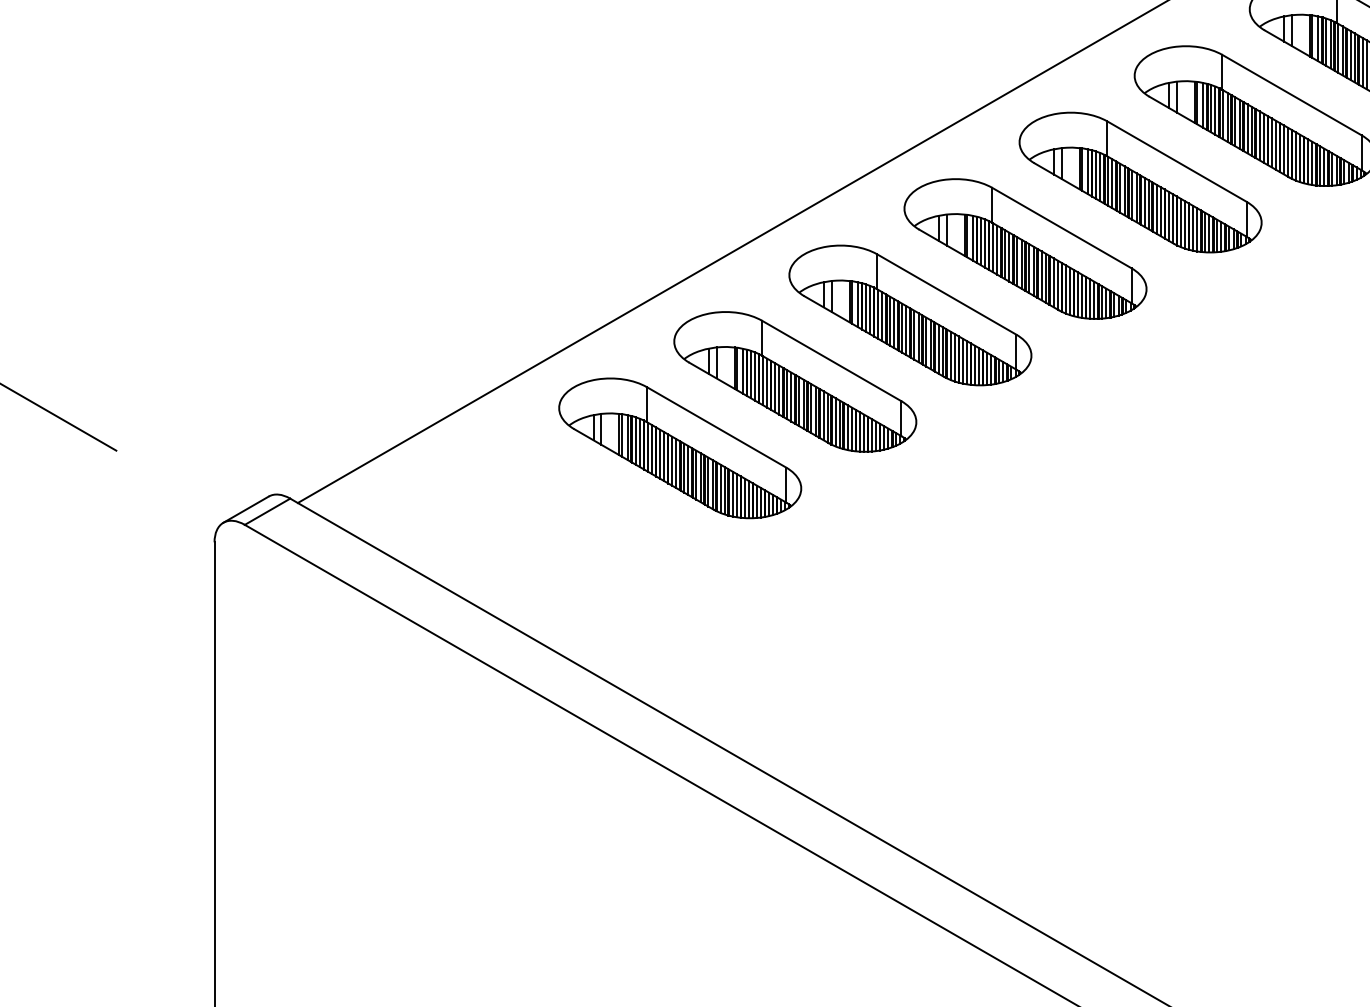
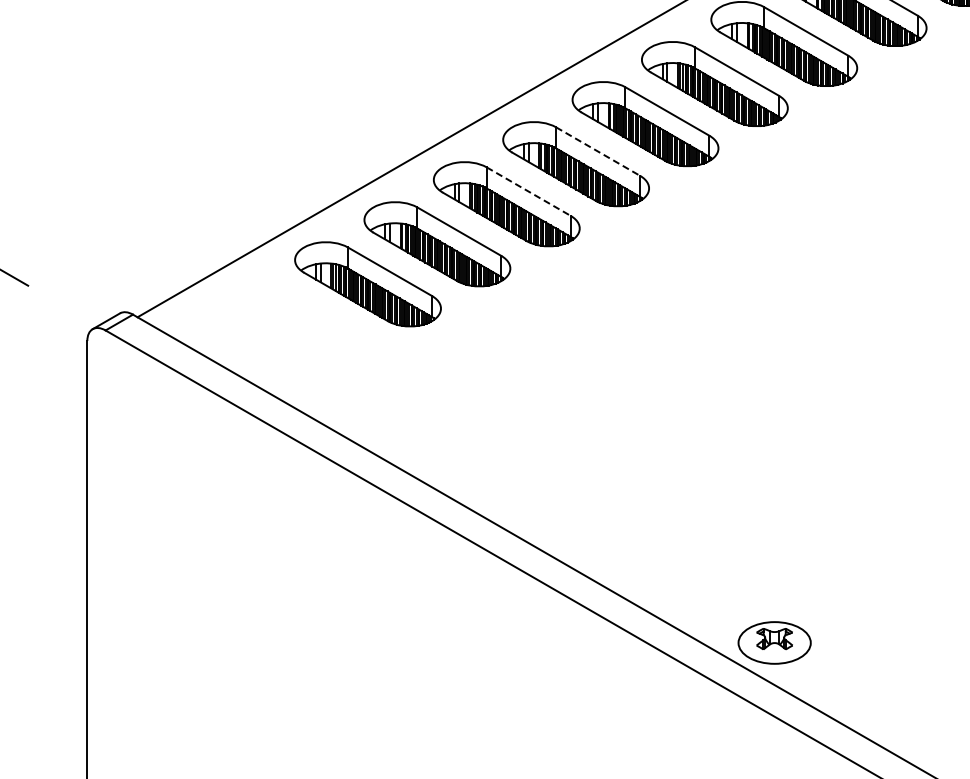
line: (1062, 227) -> (598, 151), solid -> dashed
line: (948, 294) -> (529, 191), solid -> dashed

